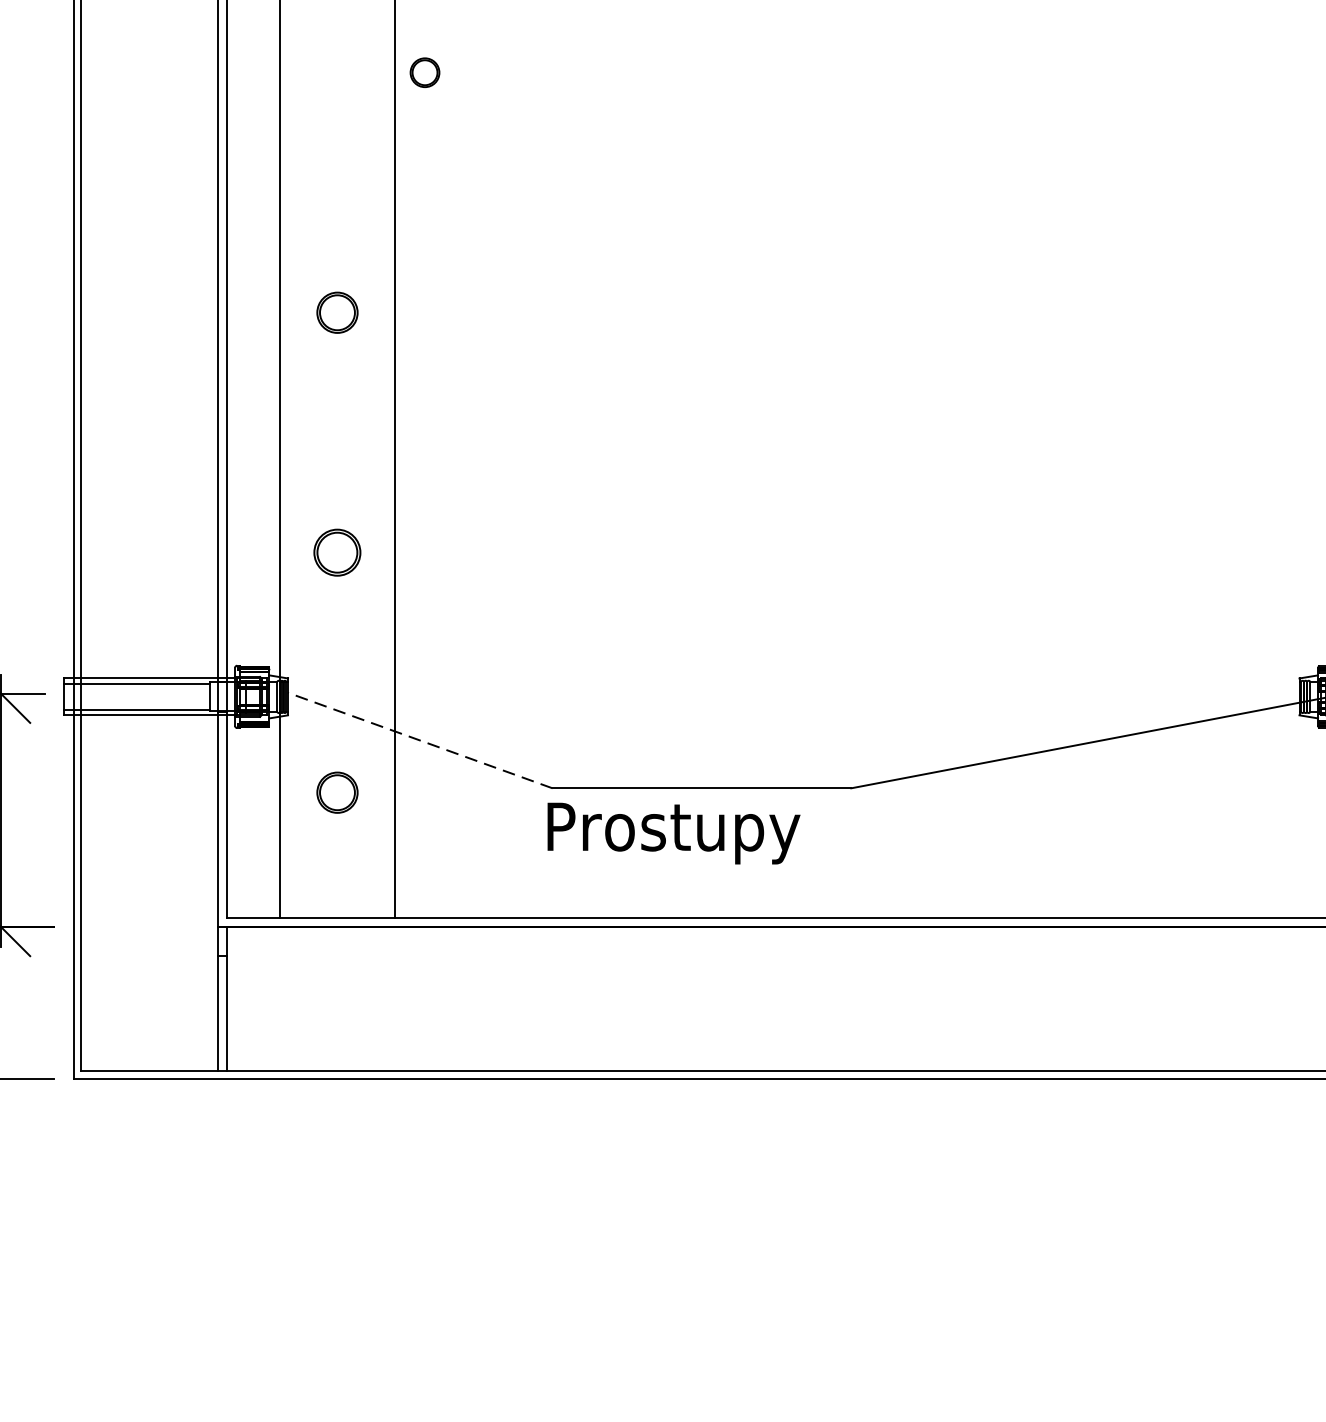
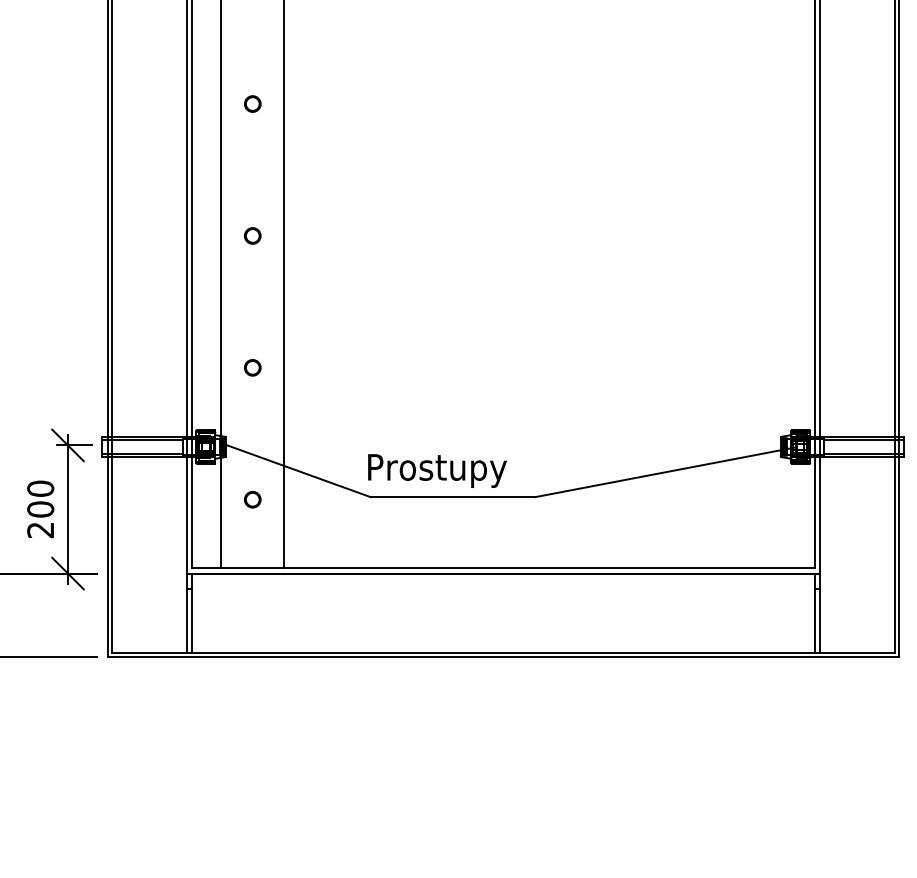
part: (424, 71) -> (252, 103), moved
part: (337, 311) -> (252, 235), size x0.71
part: (337, 552) -> (252, 367), size x0.62
line: (419, 739) -> (297, 470), dashed -> solid
part: (337, 792) -> (252, 499), size x0.71
text: (673, 832) -> (437, 470), moved

